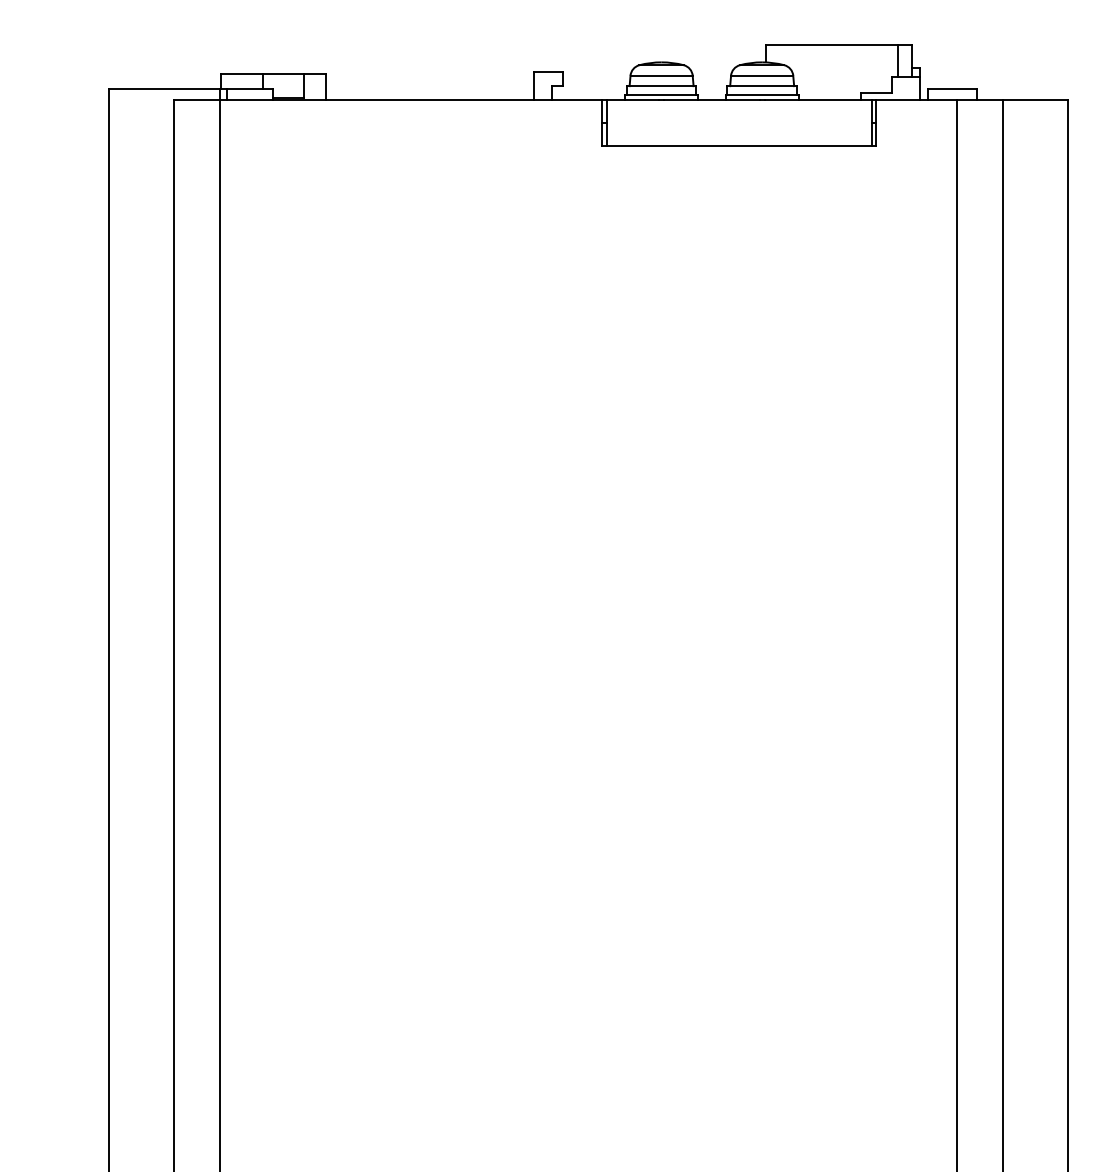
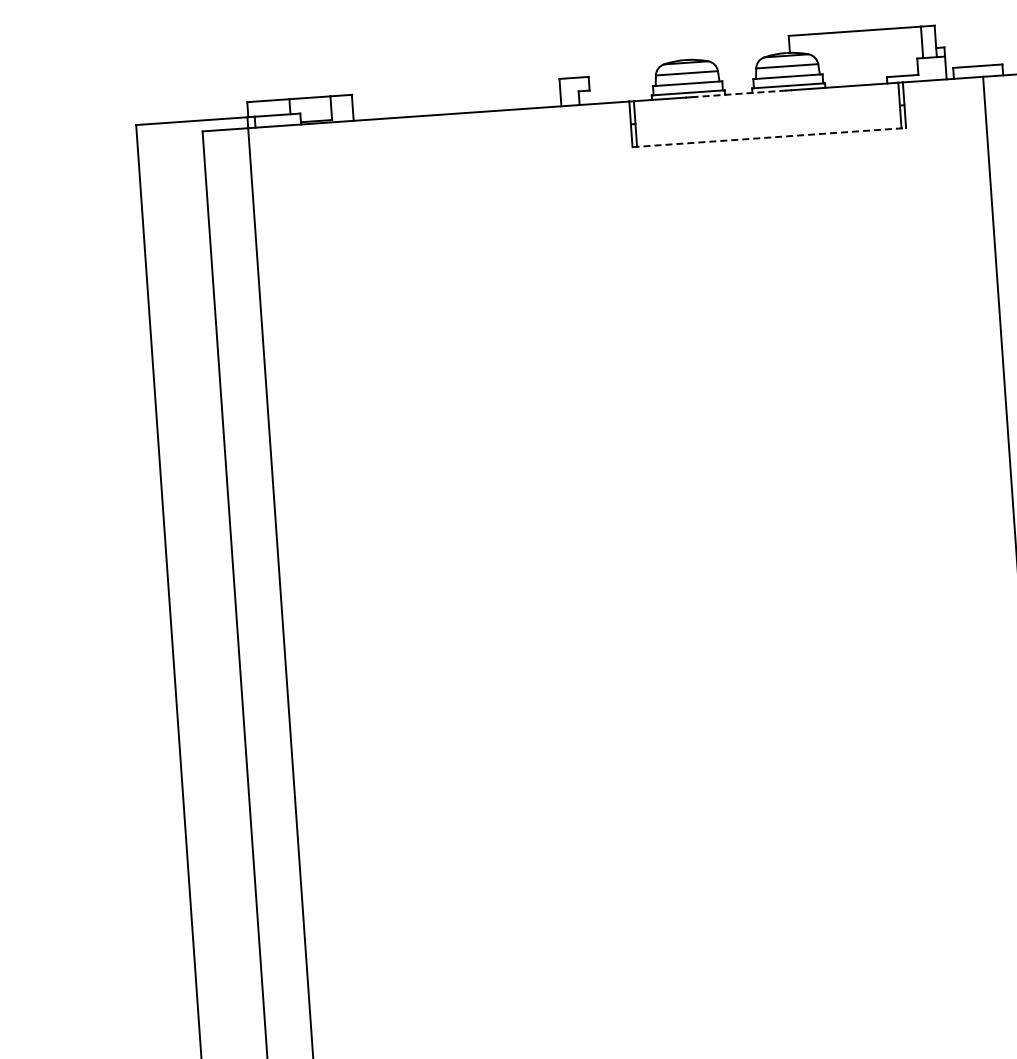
line: (711, 99) -> (738, 93), solid -> dashed
line: (739, 145) -> (769, 137), solid -> dashed

